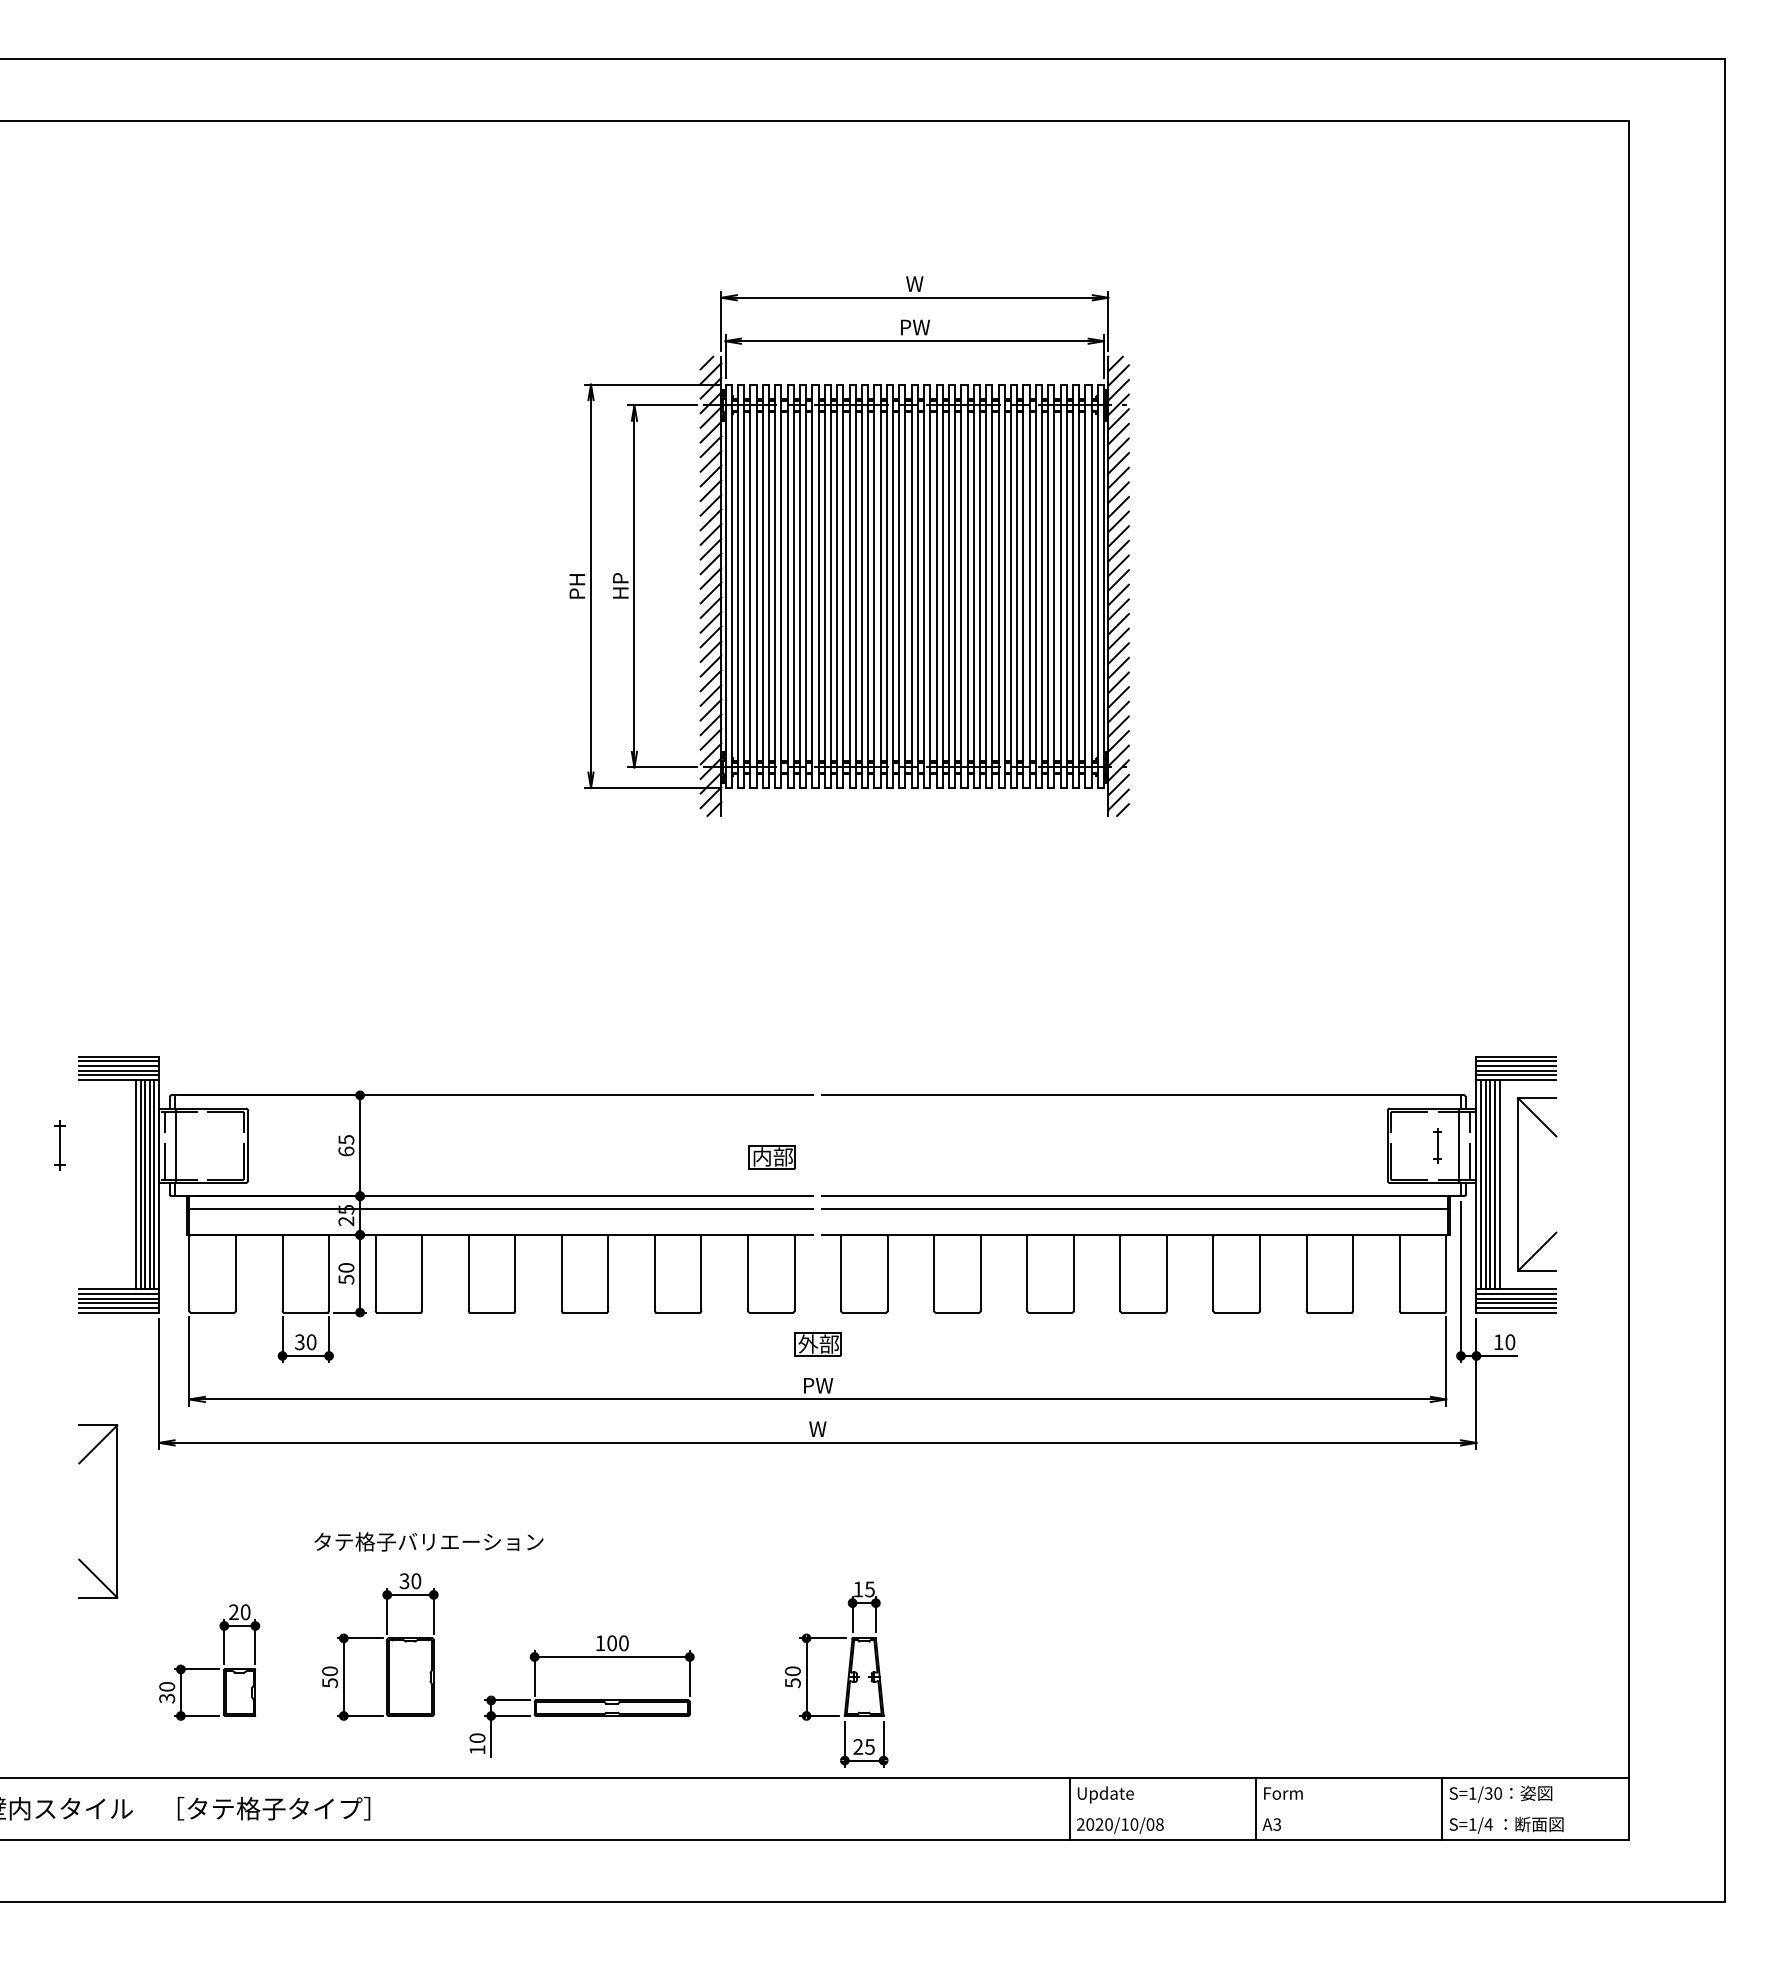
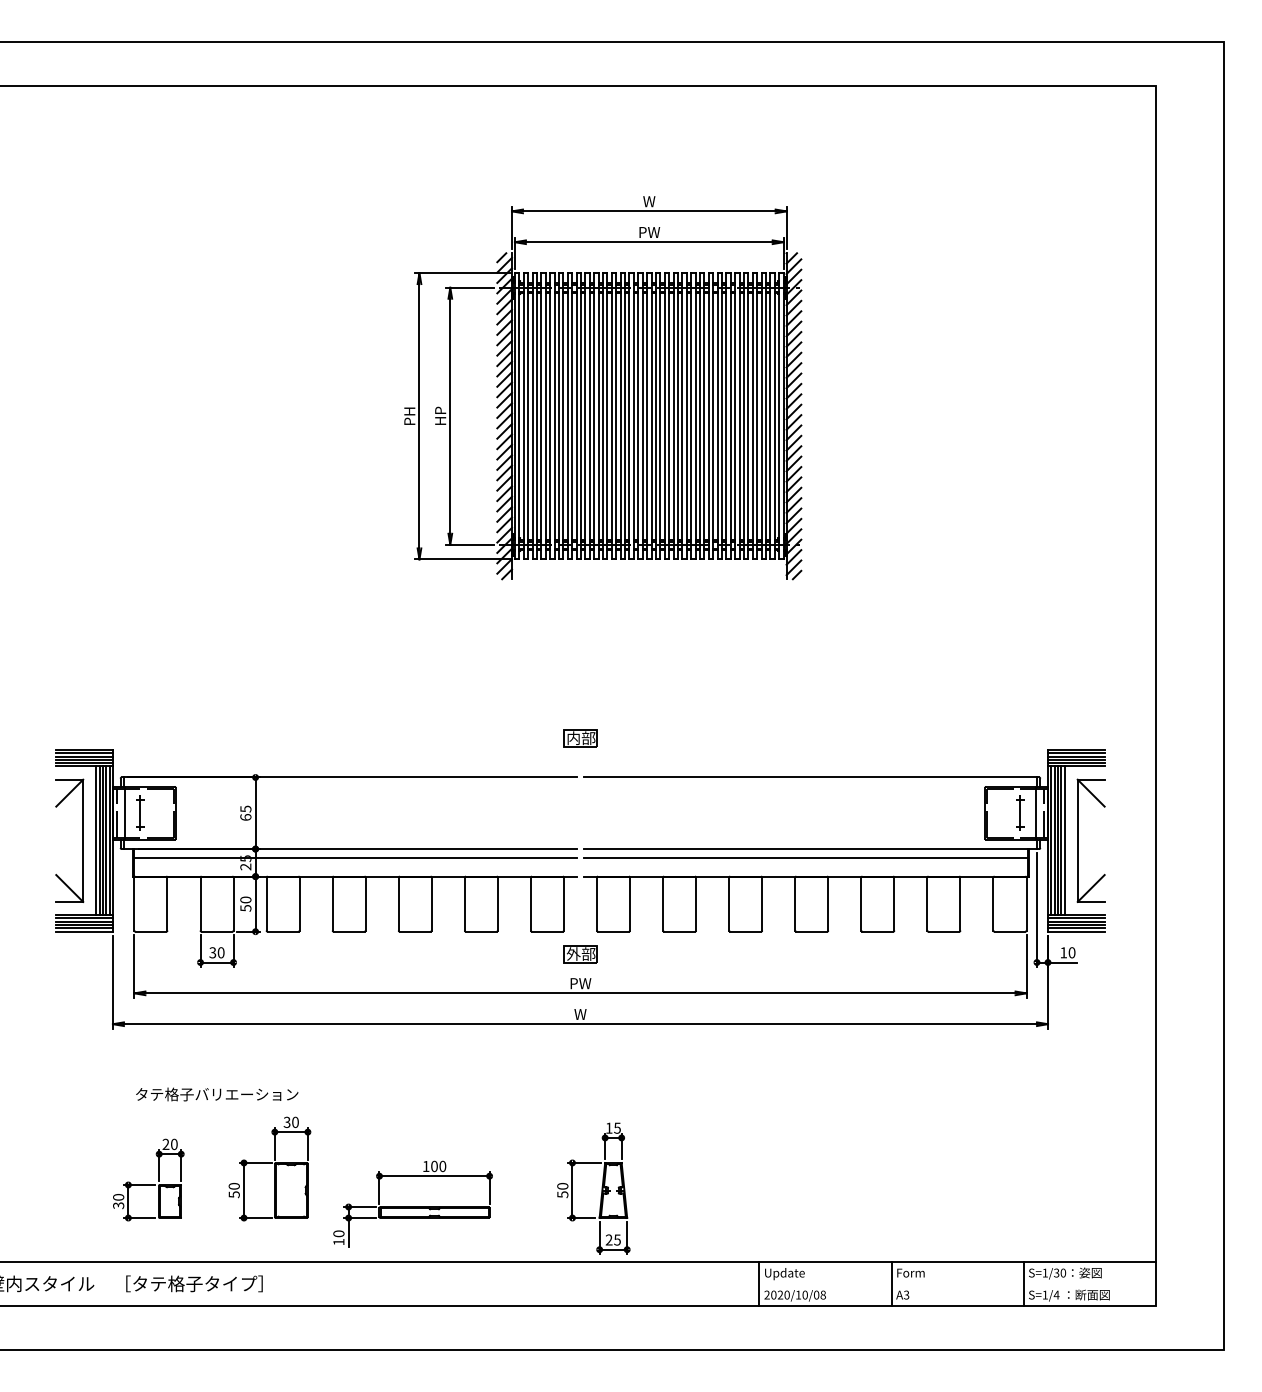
part: (59, 1145) -> (140, 813), moved
part: (1437, 1145) -> (1020, 813), size x1.43
part: (771, 1157) -> (580, 738), moved
part: (116, 1511) -> (82, 840), moved
text: (428, 1541) -> (216, 1094), moved

